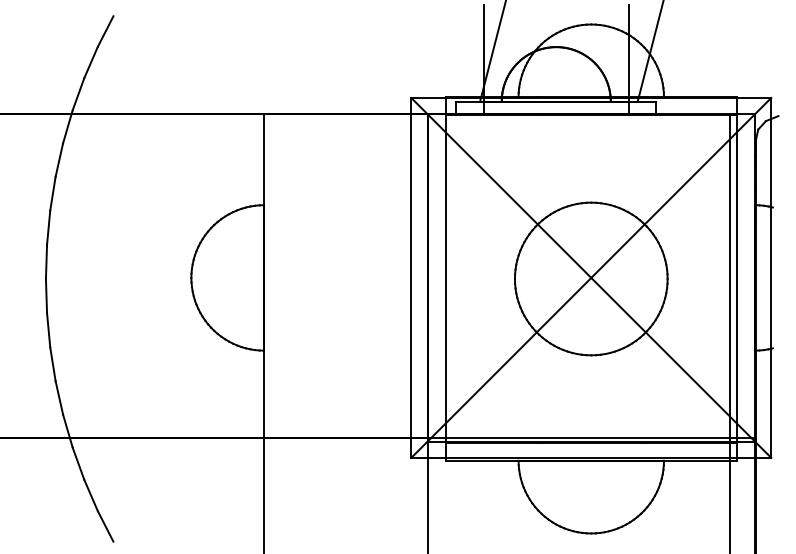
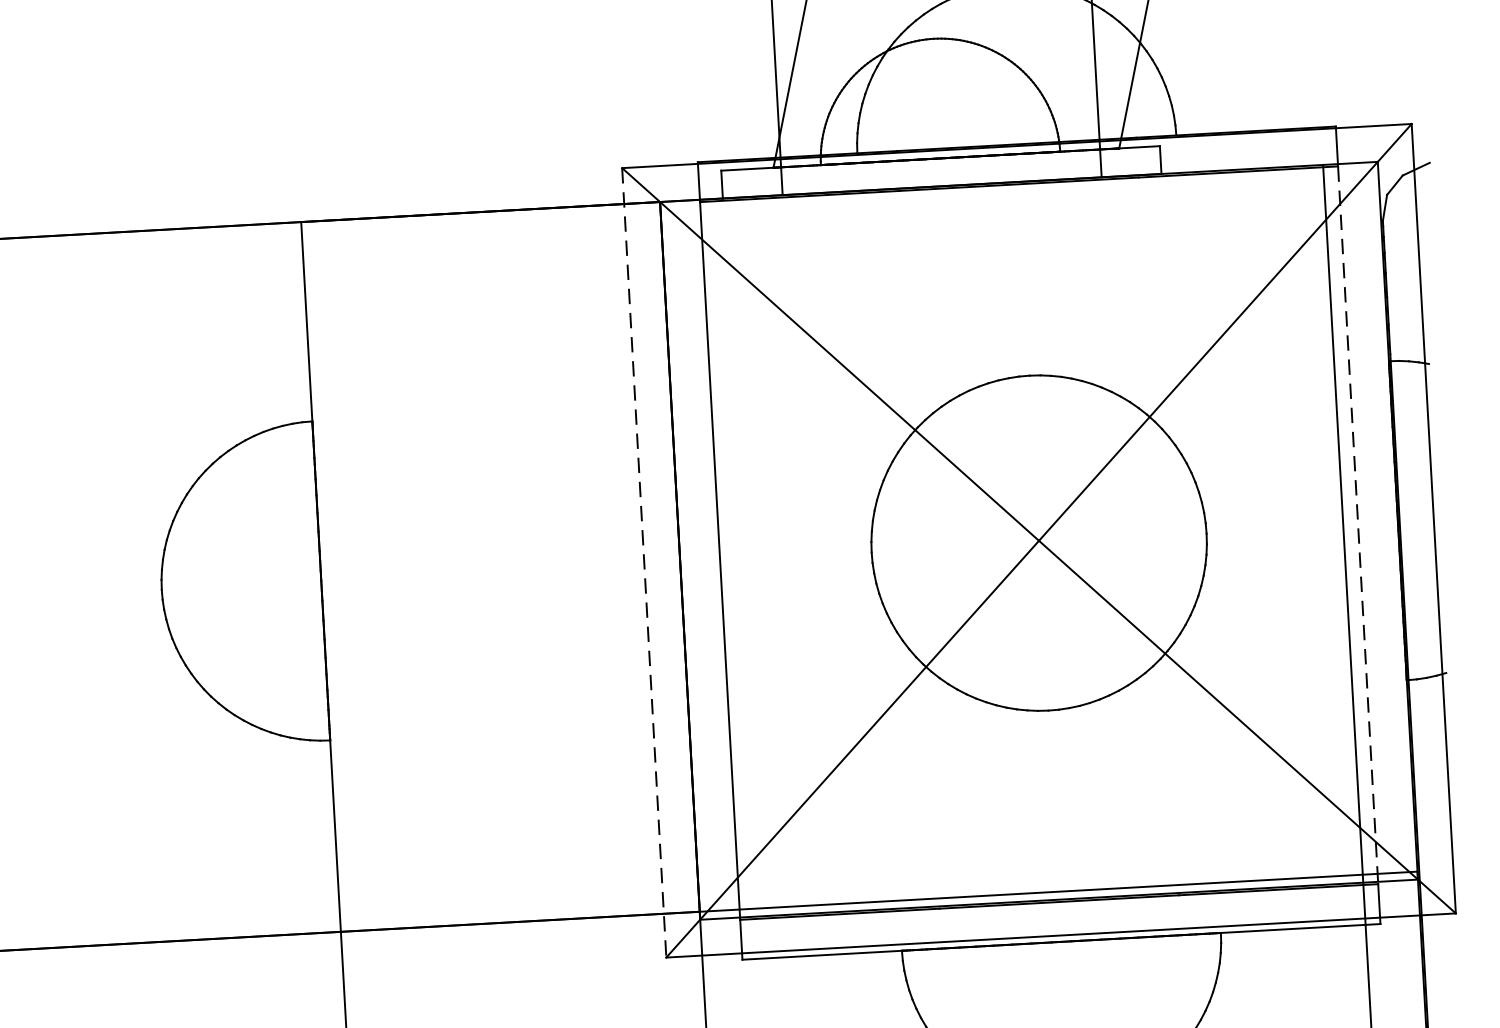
line: (411, 277) -> (644, 561), solid -> dashed
line: (736, 279) -> (1357, 526), solid -> dashed

